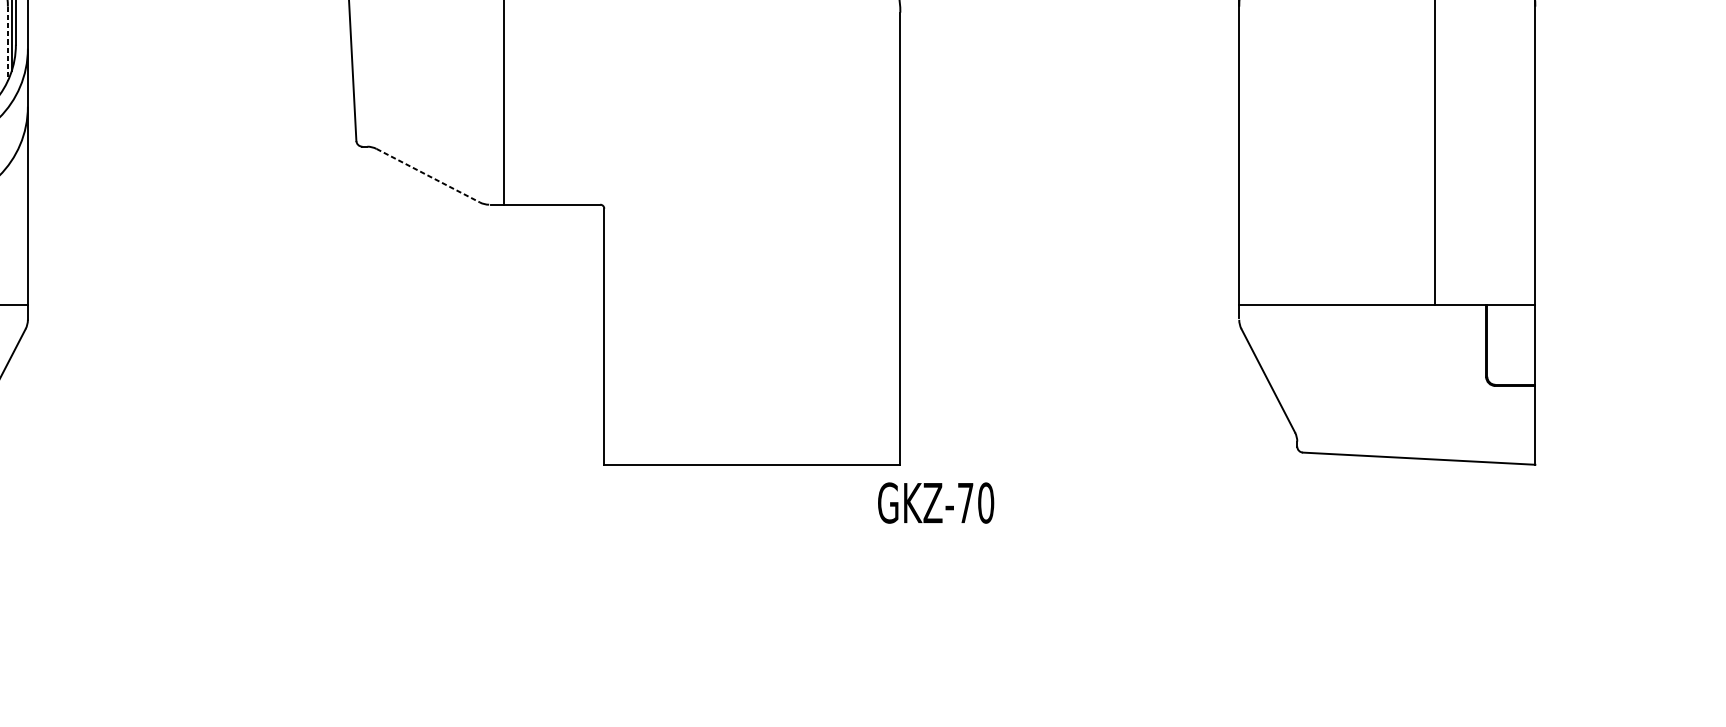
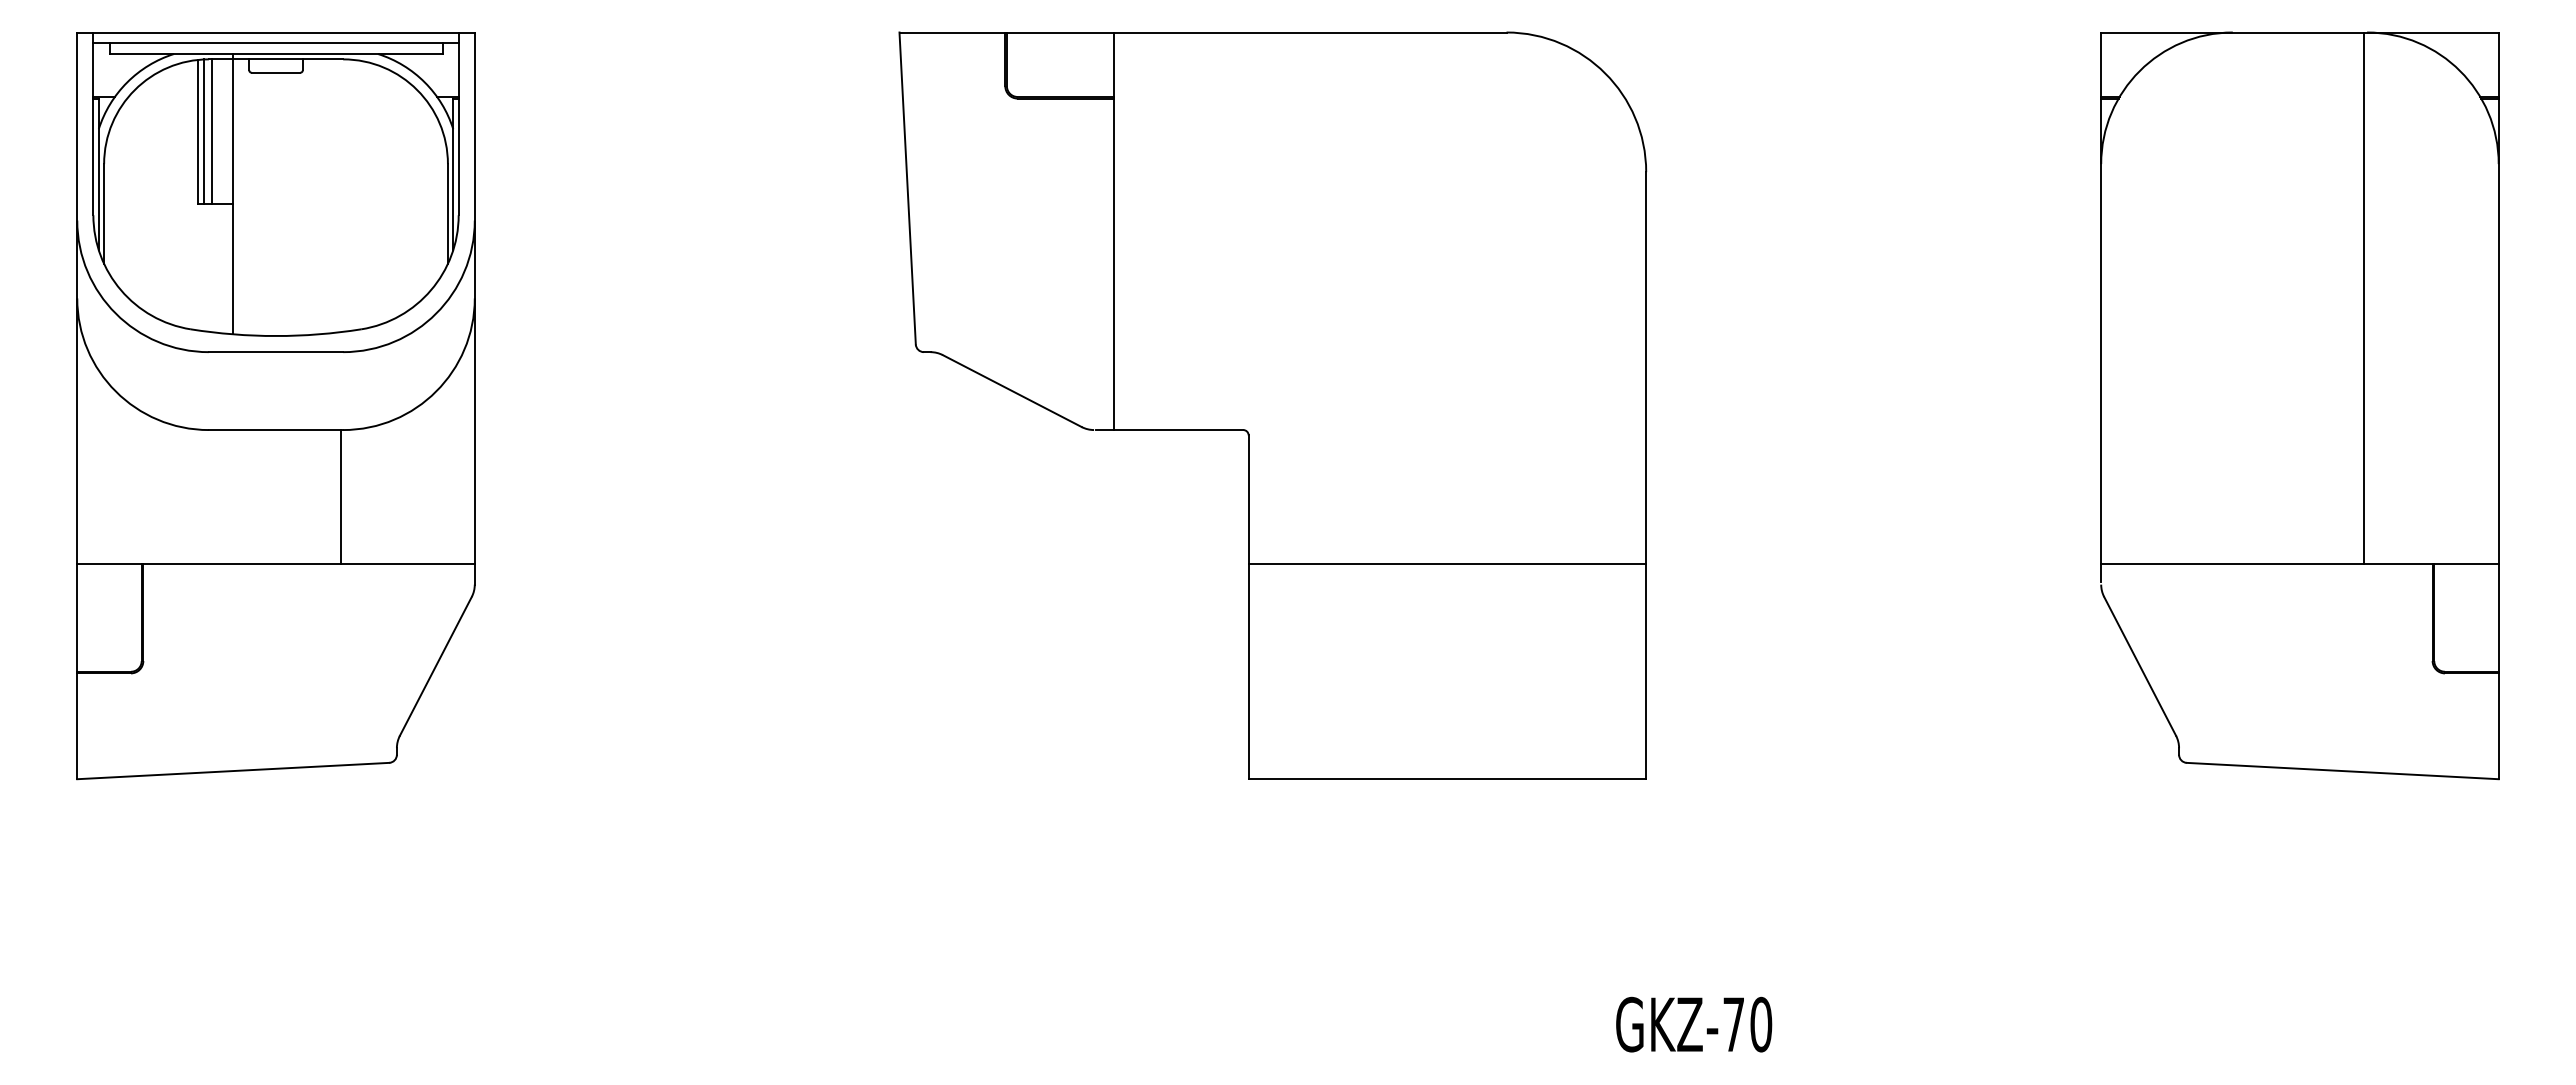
line: (7, 44) -> (447, 214), dashed -> solid
line: (428, 176) -> (1012, 391), dashed -> solid
line: (752, 304) -> (1447, 564), added
text: (936, 502) -> (1694, 1024), moved

